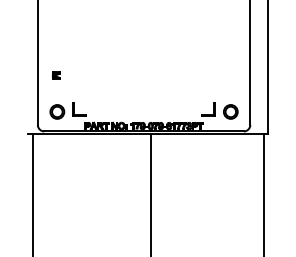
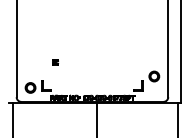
part: (55, 75) -> (54, 61), moved
circle: (230, 111) -> (154, 76), moved

